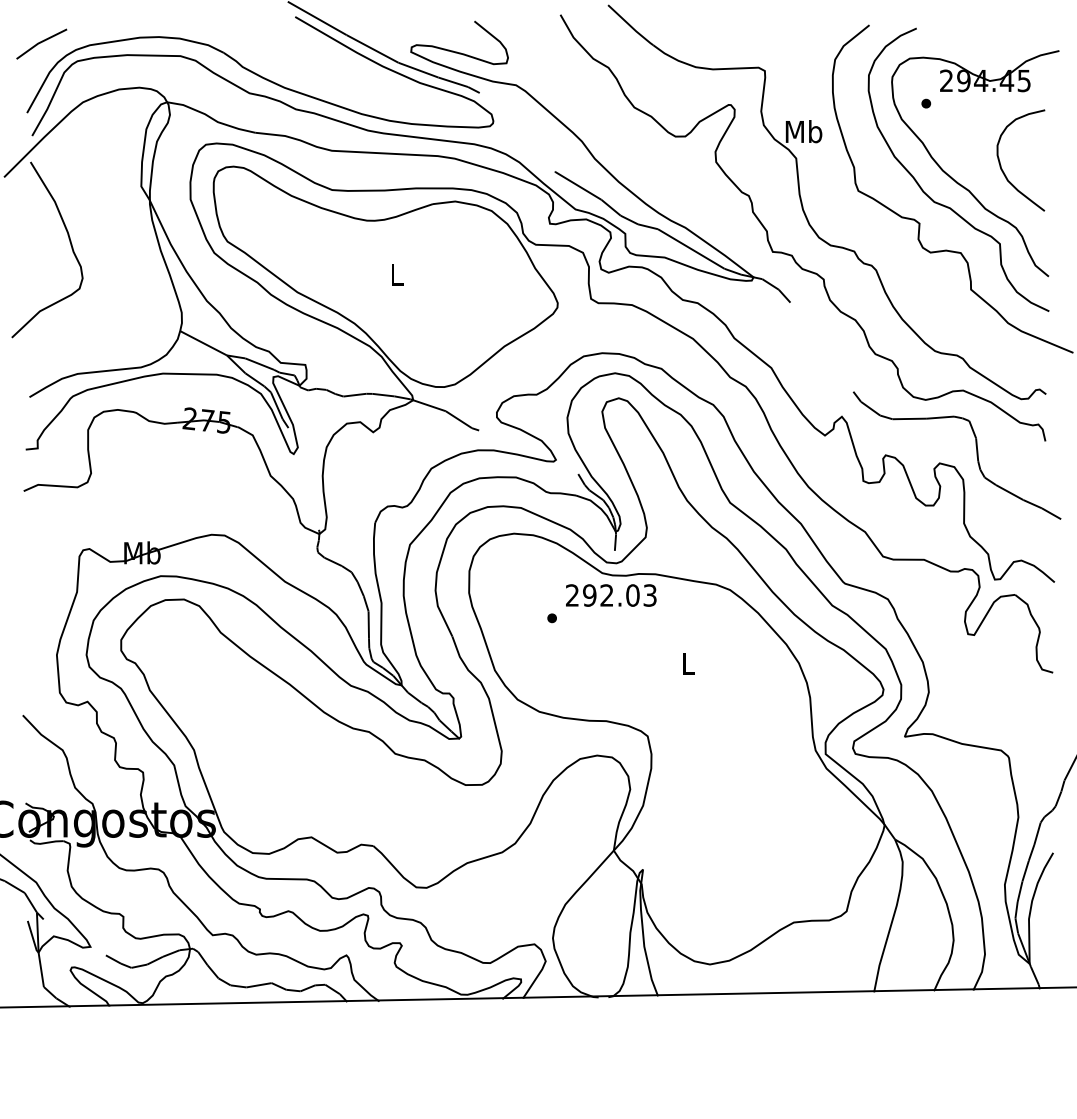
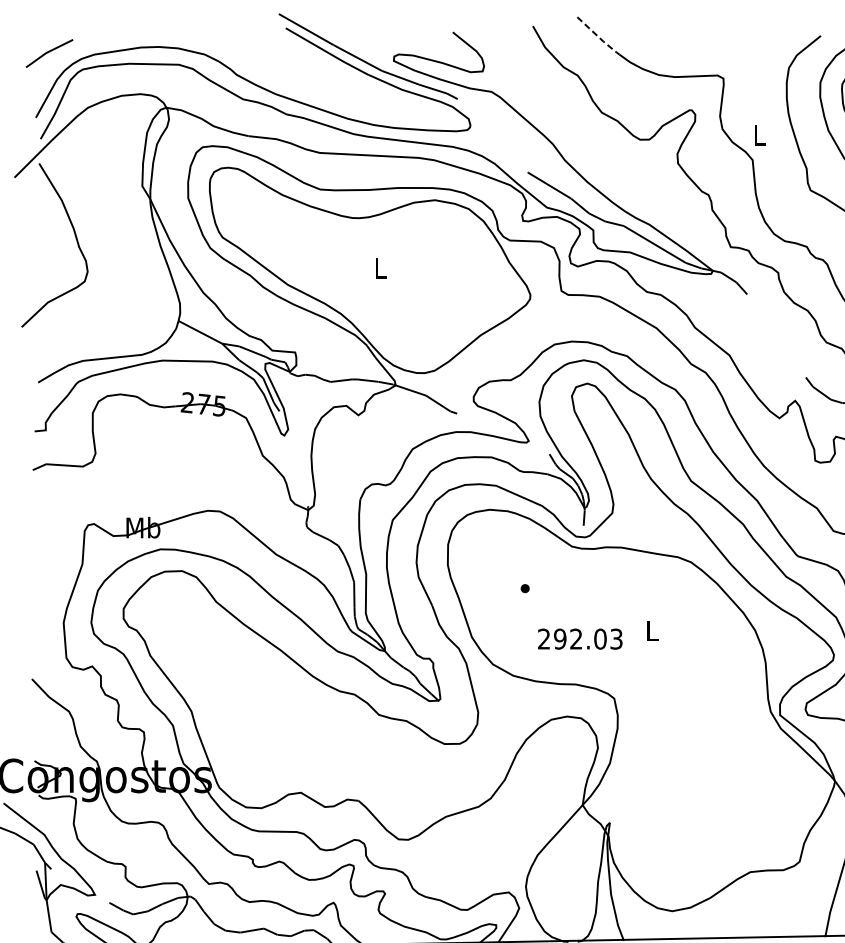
line: (631, 26) -> (599, 37), solid -> dashed
text: (803, 131) -> (759, 134), Mb -> L
text: (611, 595) -> (580, 639), moved

